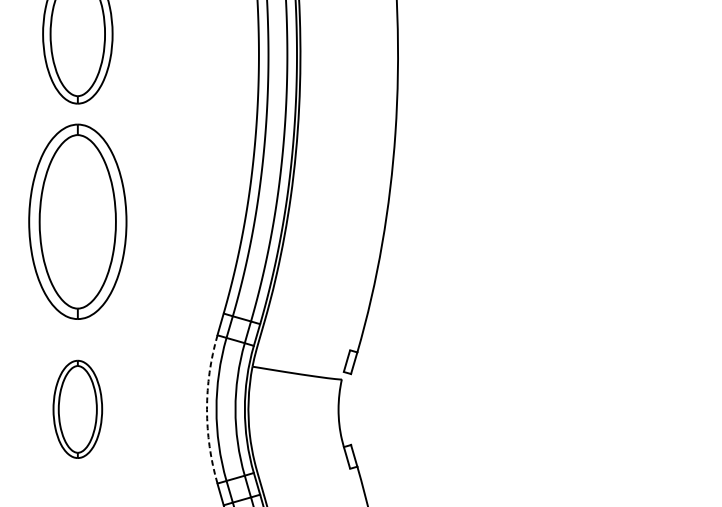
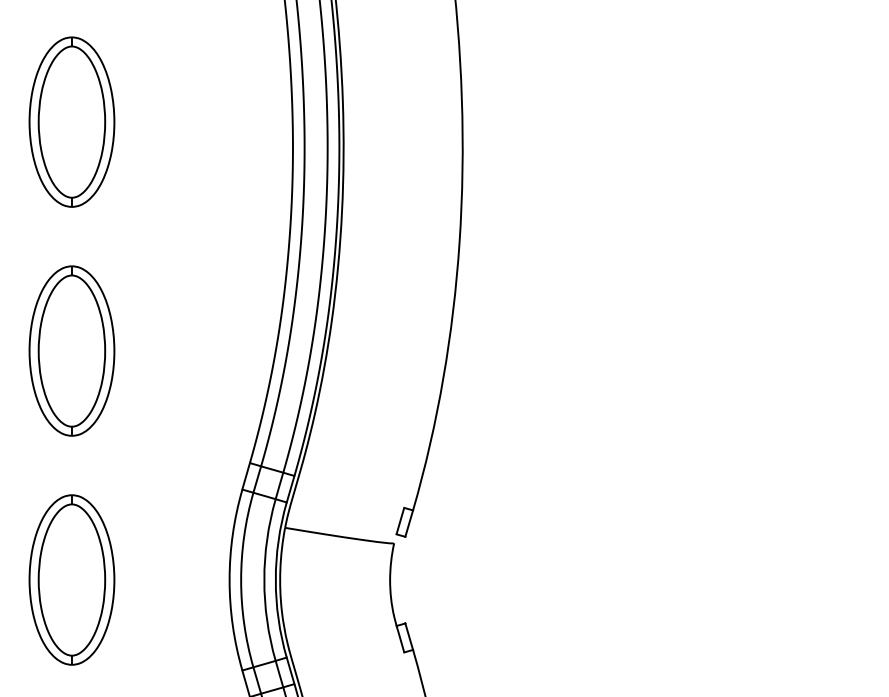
part: (77, 221) -> (71, 350), size x0.71
part: (77, 409) -> (71, 579), size x1.43
arc: (206, 409) -> (229, 580), dashed -> solid

